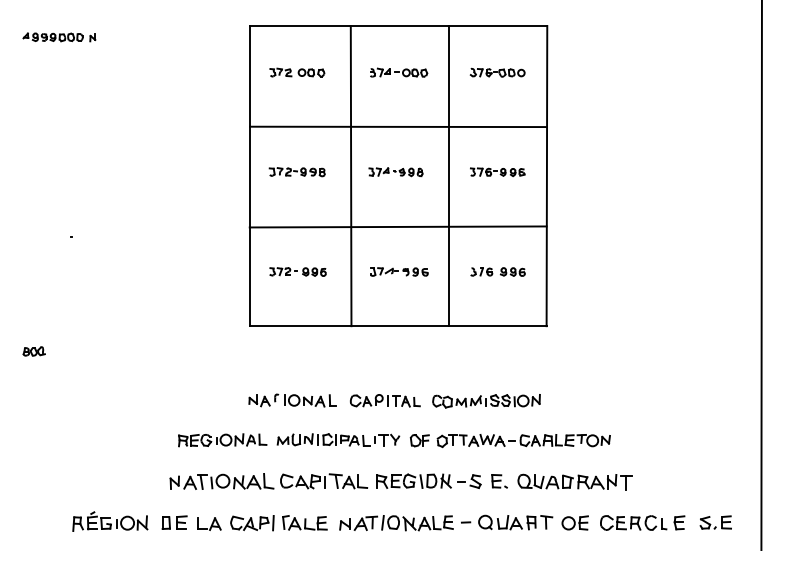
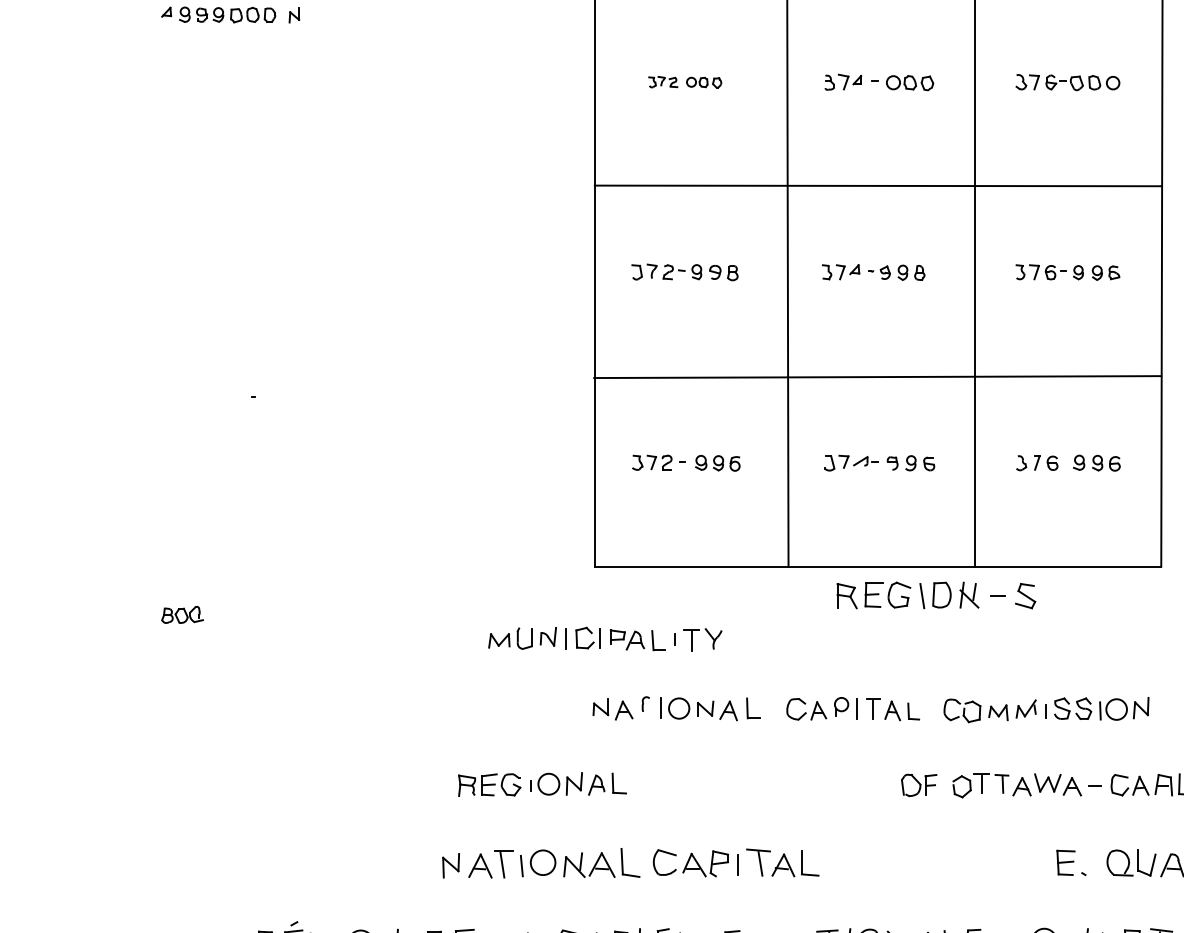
part: (297, 72) -> (685, 82), size x0.7
part: (338, 439) -> (605, 637), moved
part: (428, 481) -> (935, 595), moved

